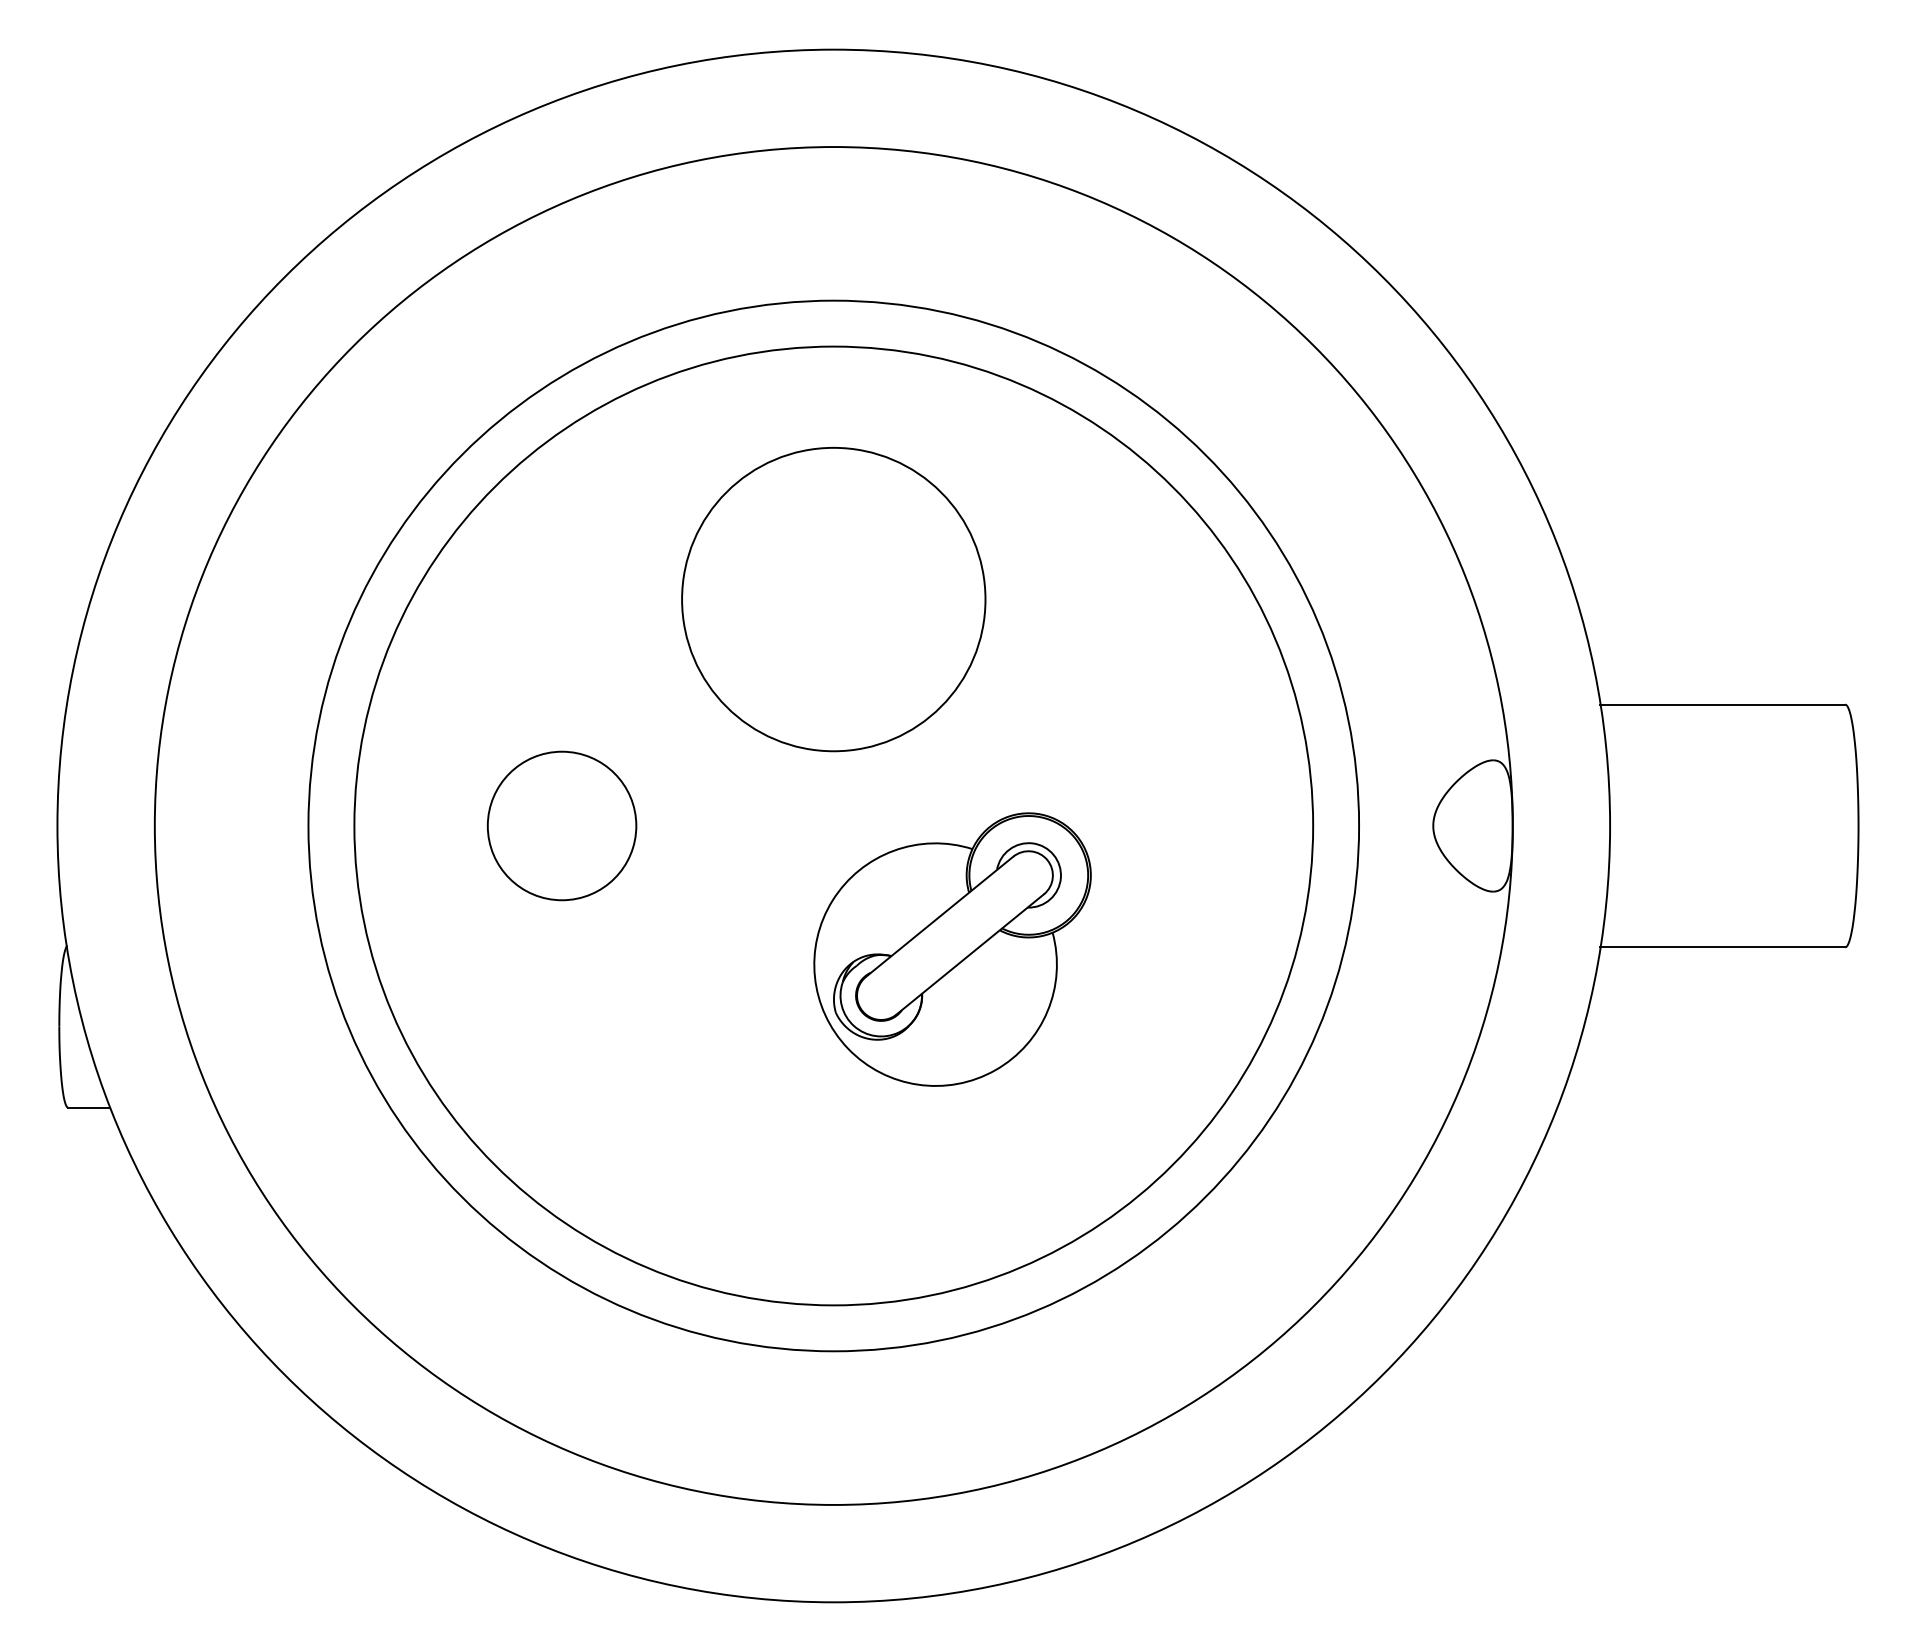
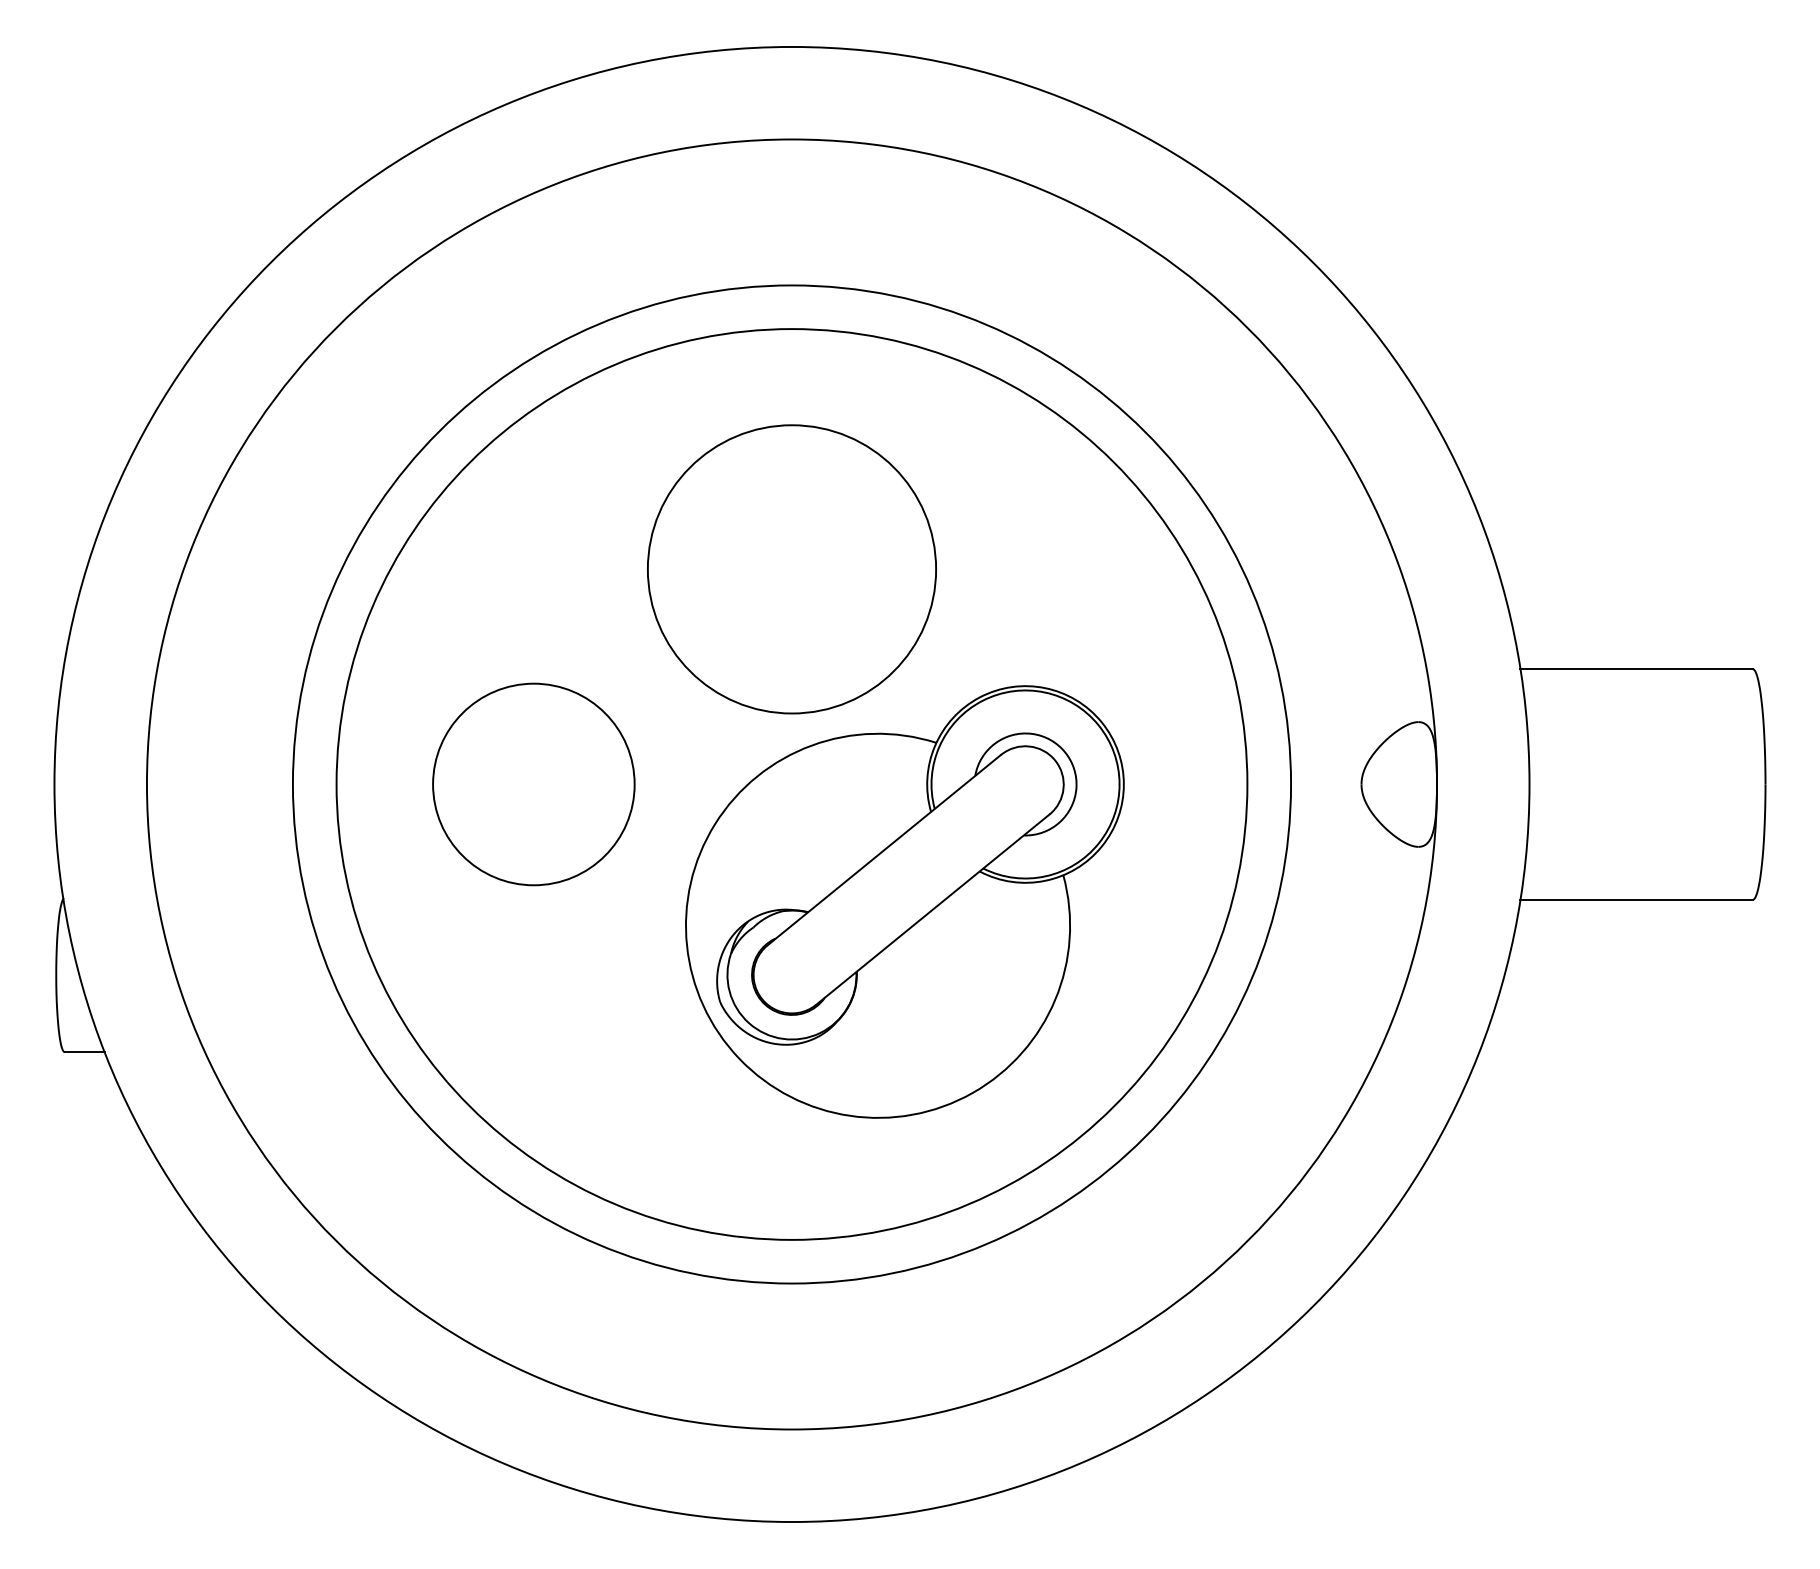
circle: (561, 825) -> (533, 784), size x1.43
part: (952, 949) -> (904, 901), size x1.67

